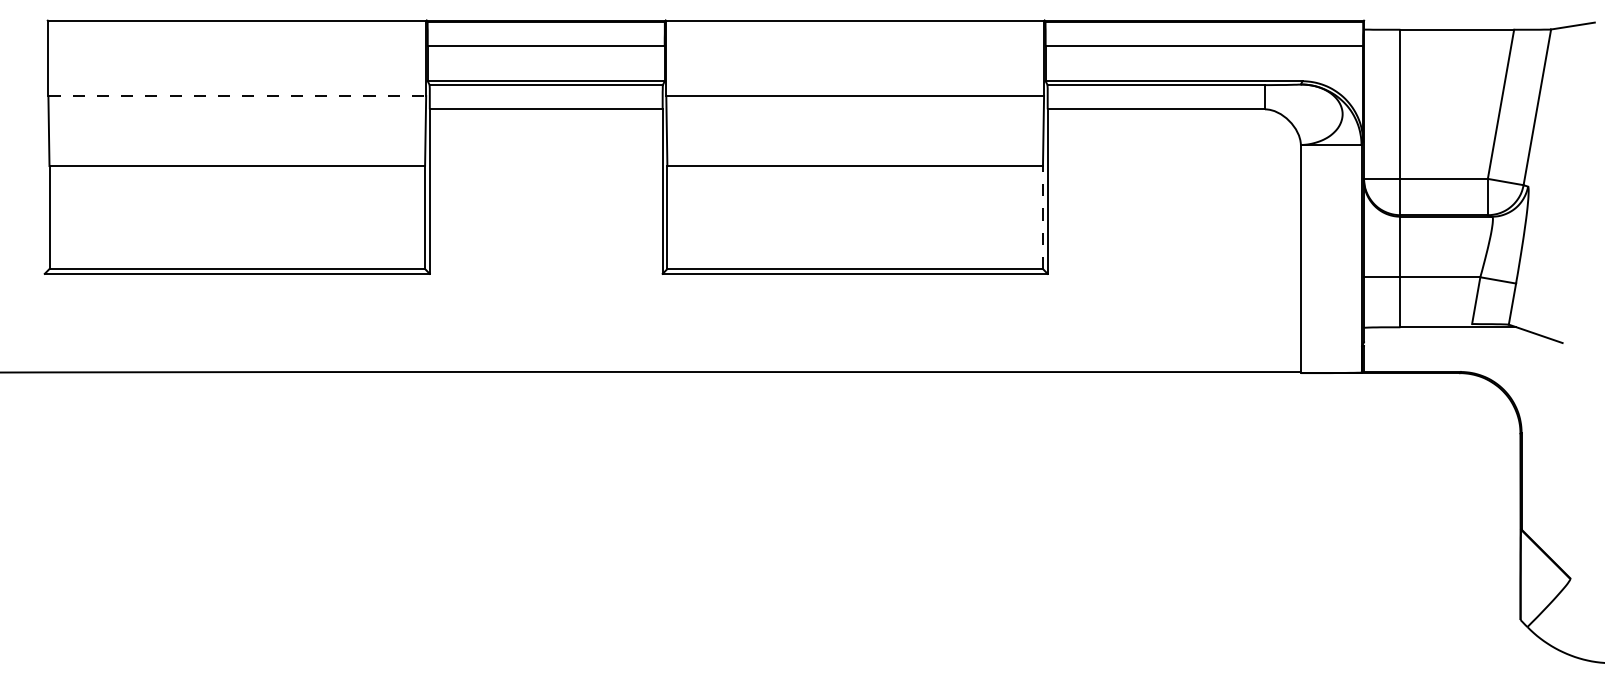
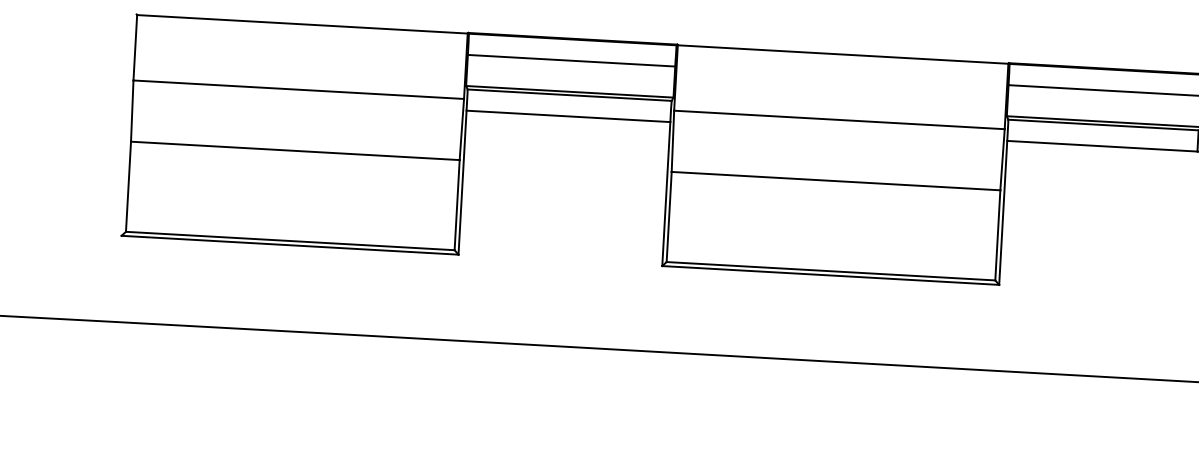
line: (237, 96) -> (298, 90), dashed -> solid
line: (1042, 217) -> (997, 235), dashed -> solid

